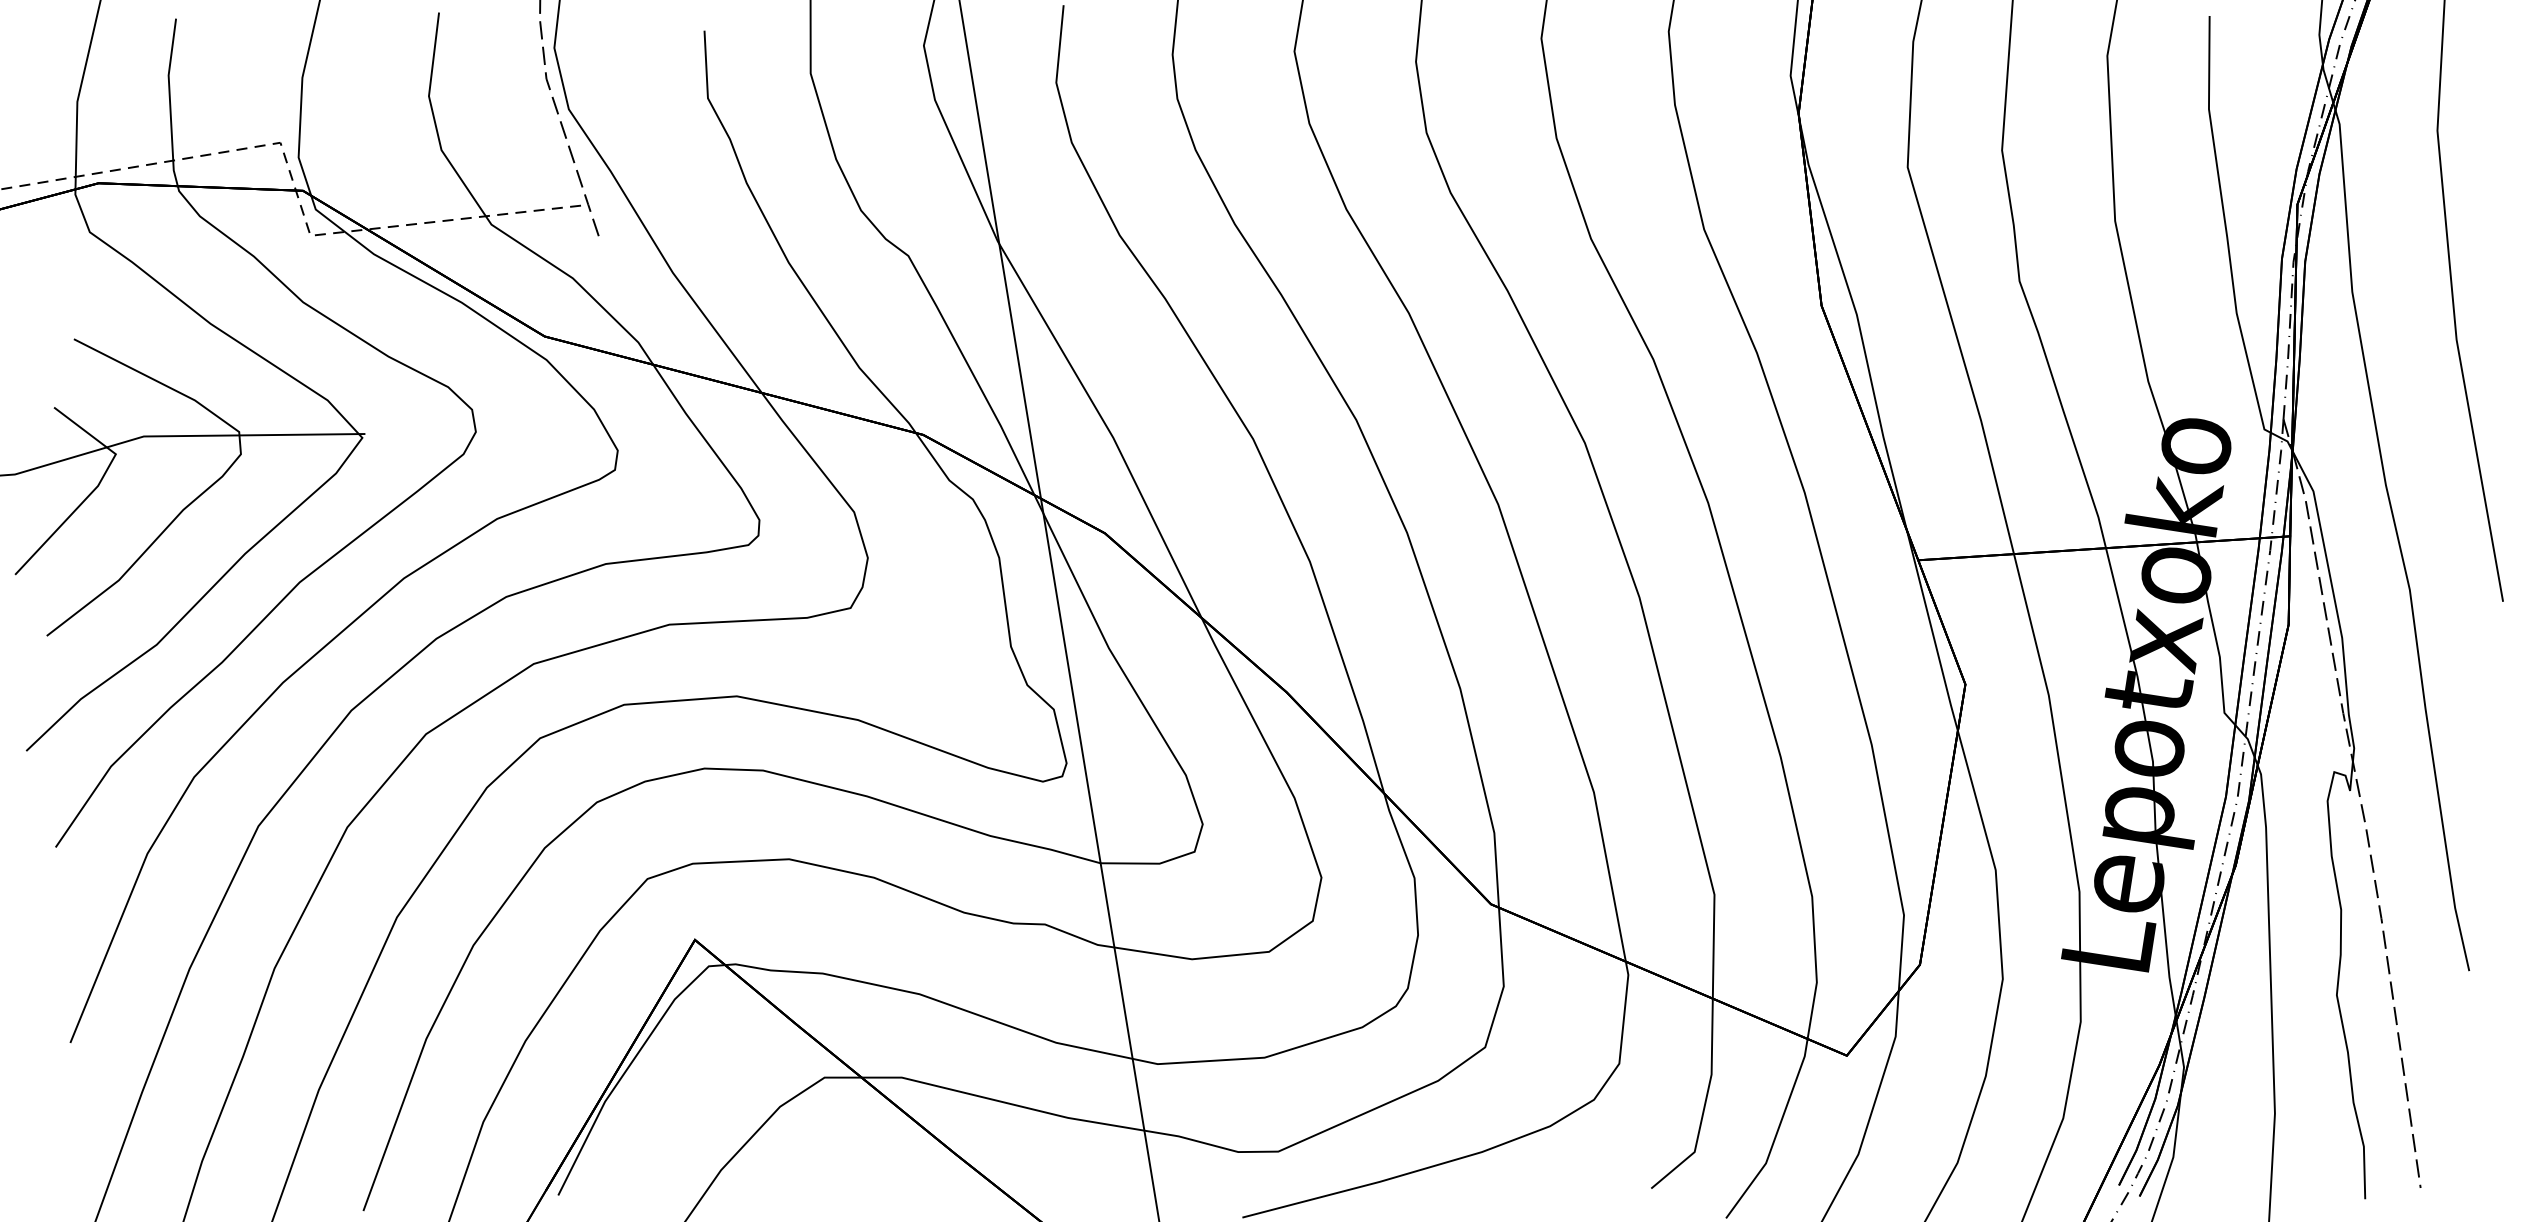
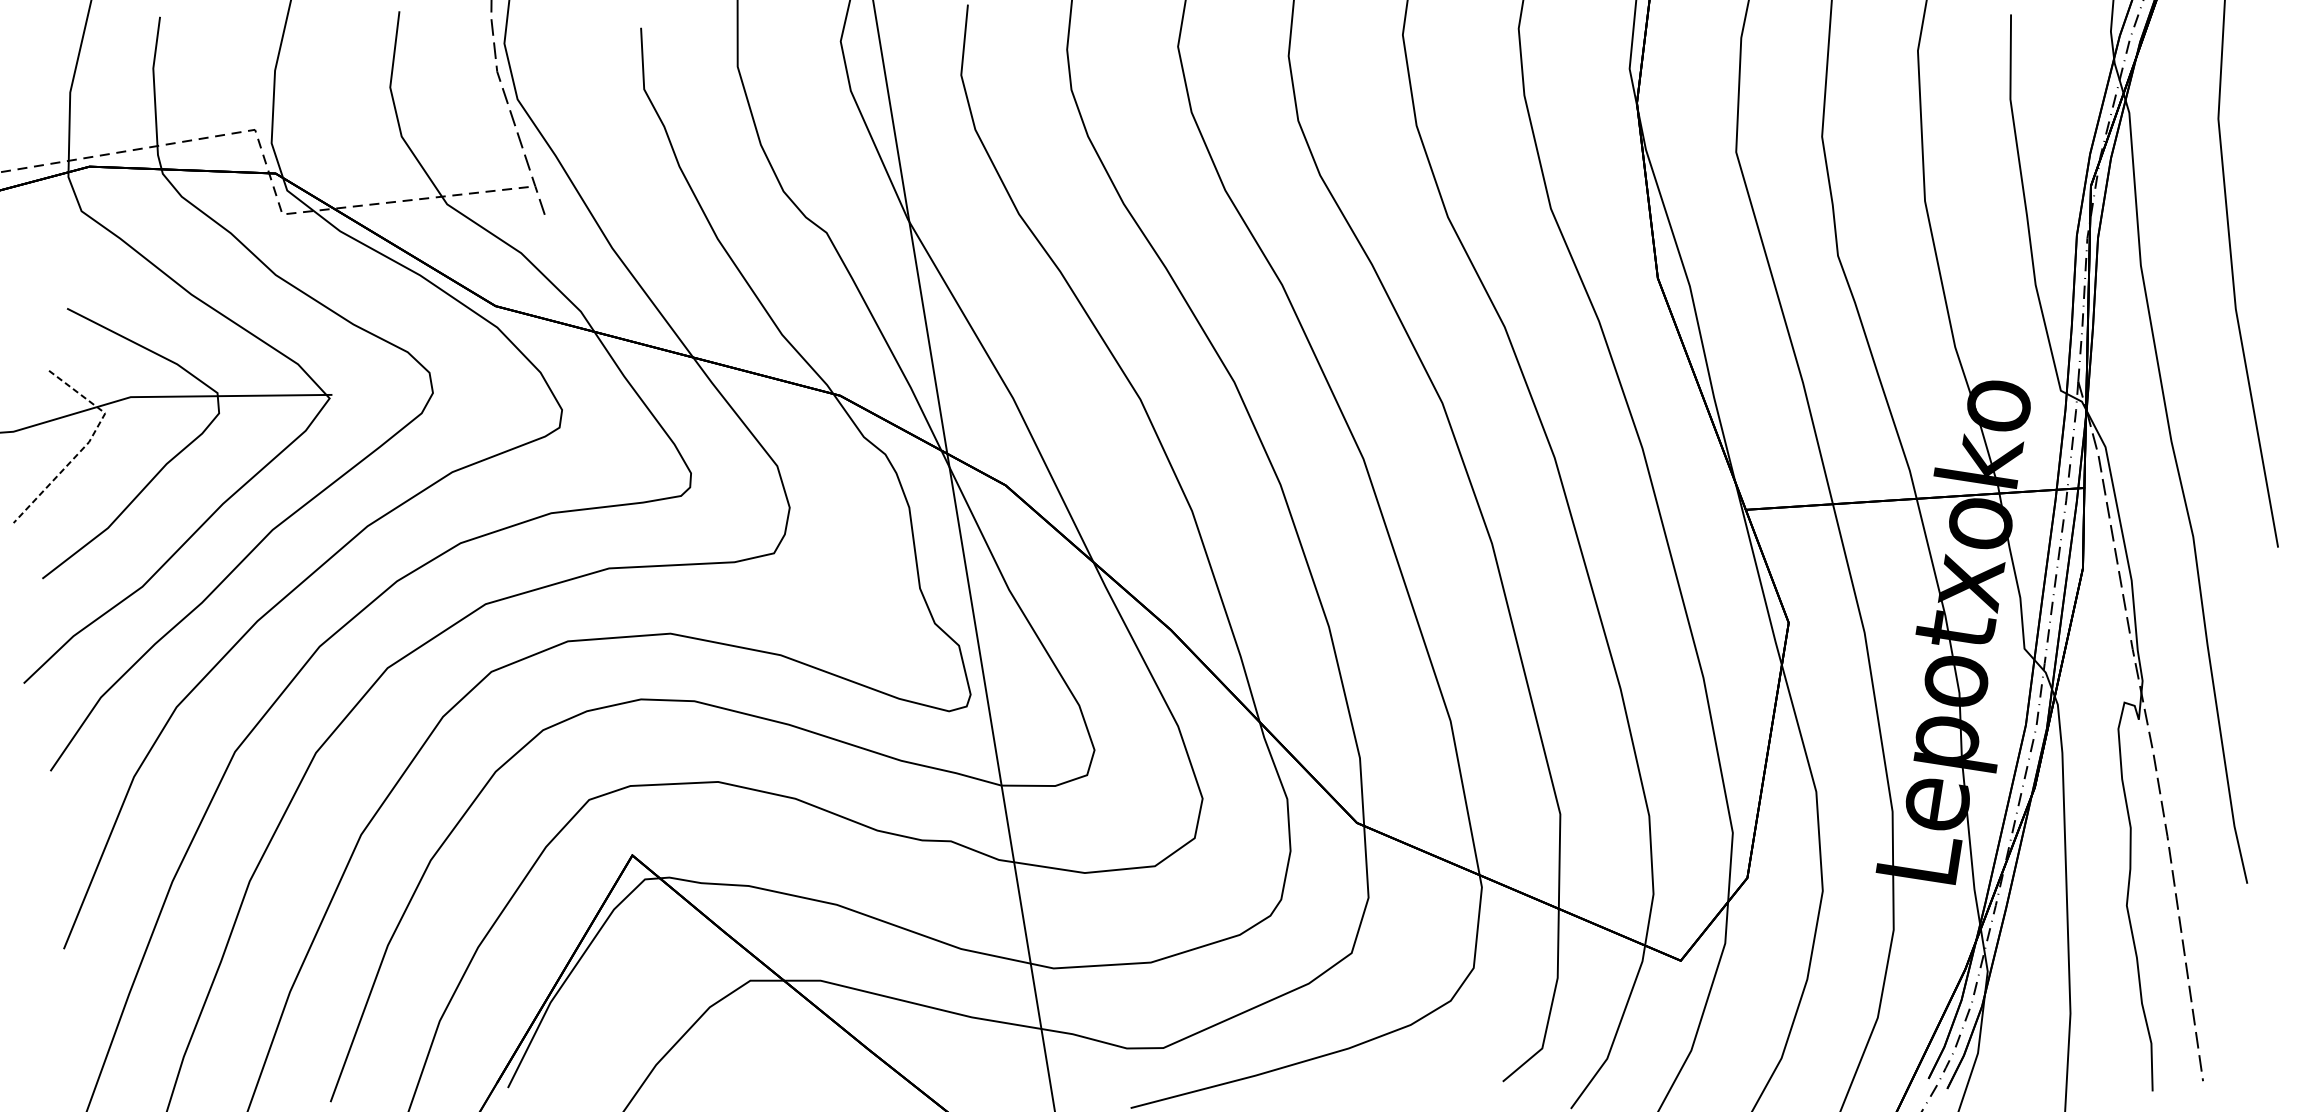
line: (96, 488) -> (87, 444), solid -> dashed

